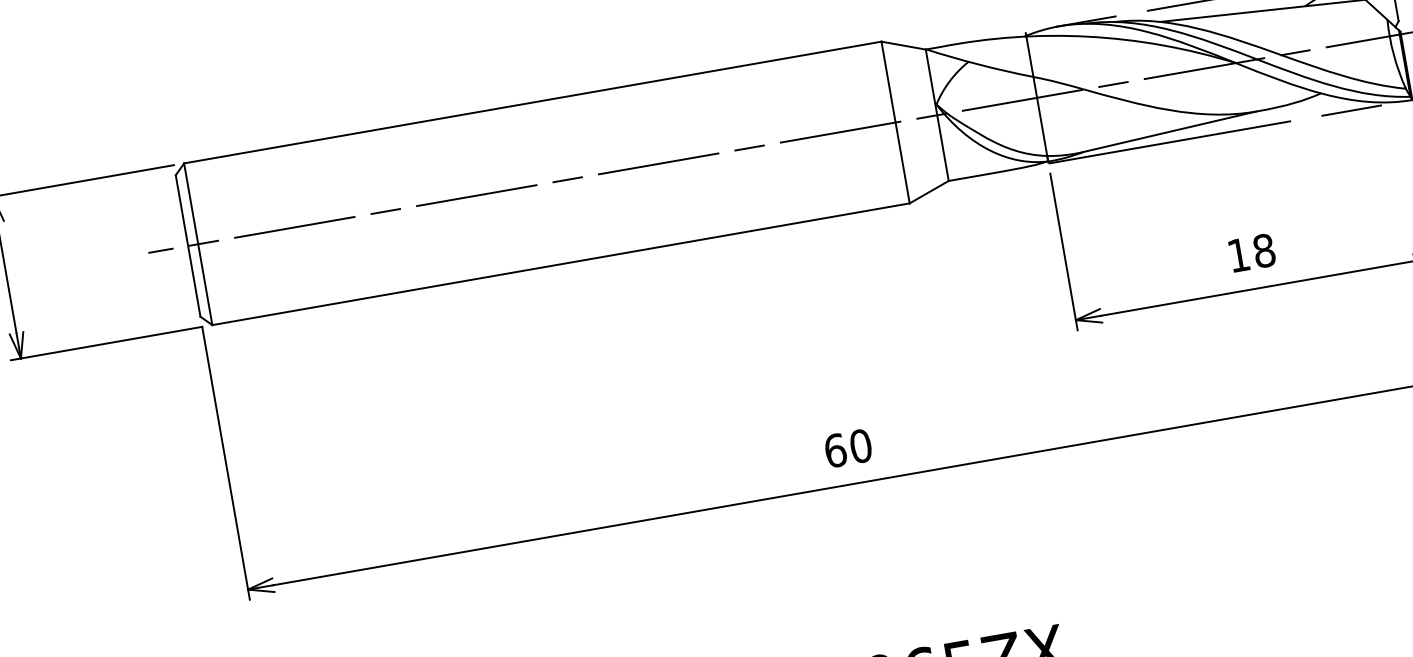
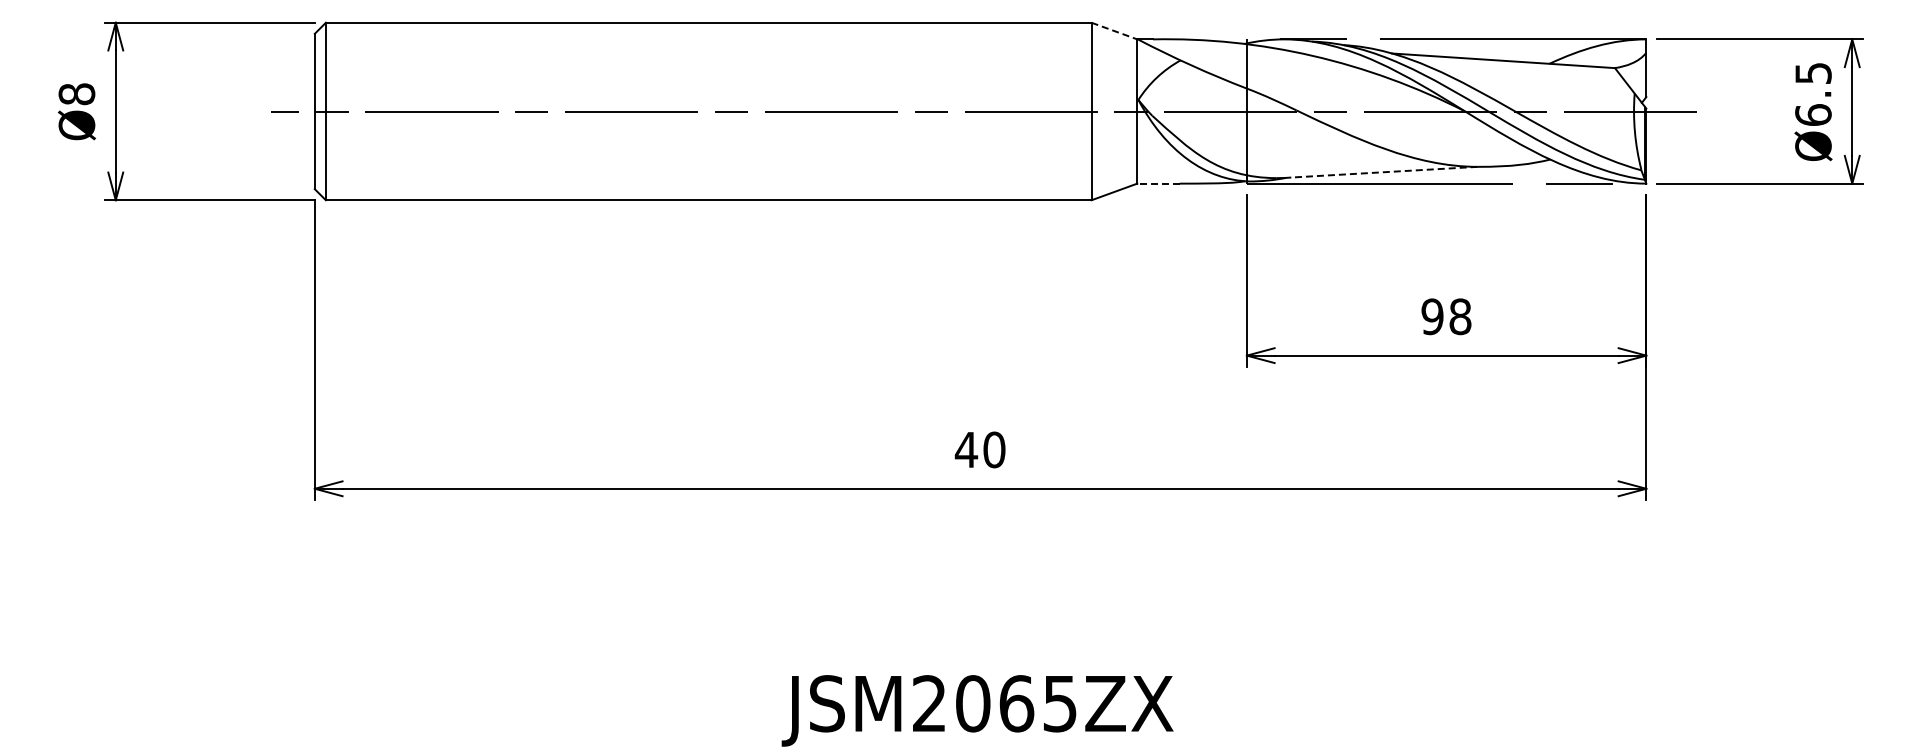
line: (903, 46) -> (1114, 31), solid -> dashed
line: (1172, 131) -> (1384, 172), solid -> dashed
line: (968, 177) -> (1158, 183), solid -> dashed
text: (1238, 255) -> (1432, 316), 18 -> 98
text: (835, 450) -> (966, 449), 60 -> 40

